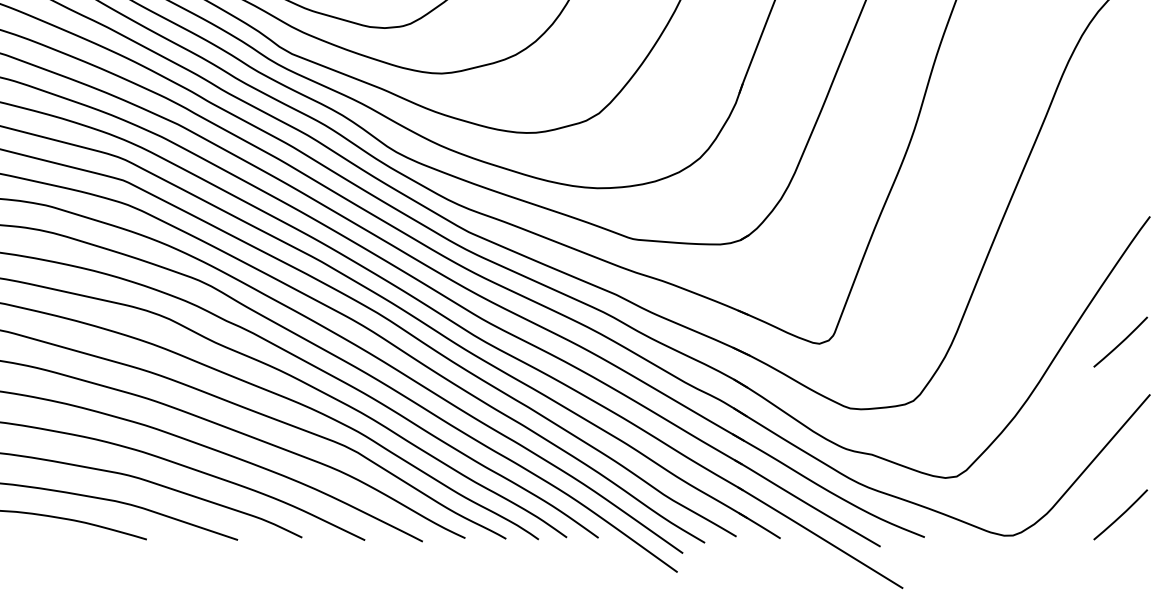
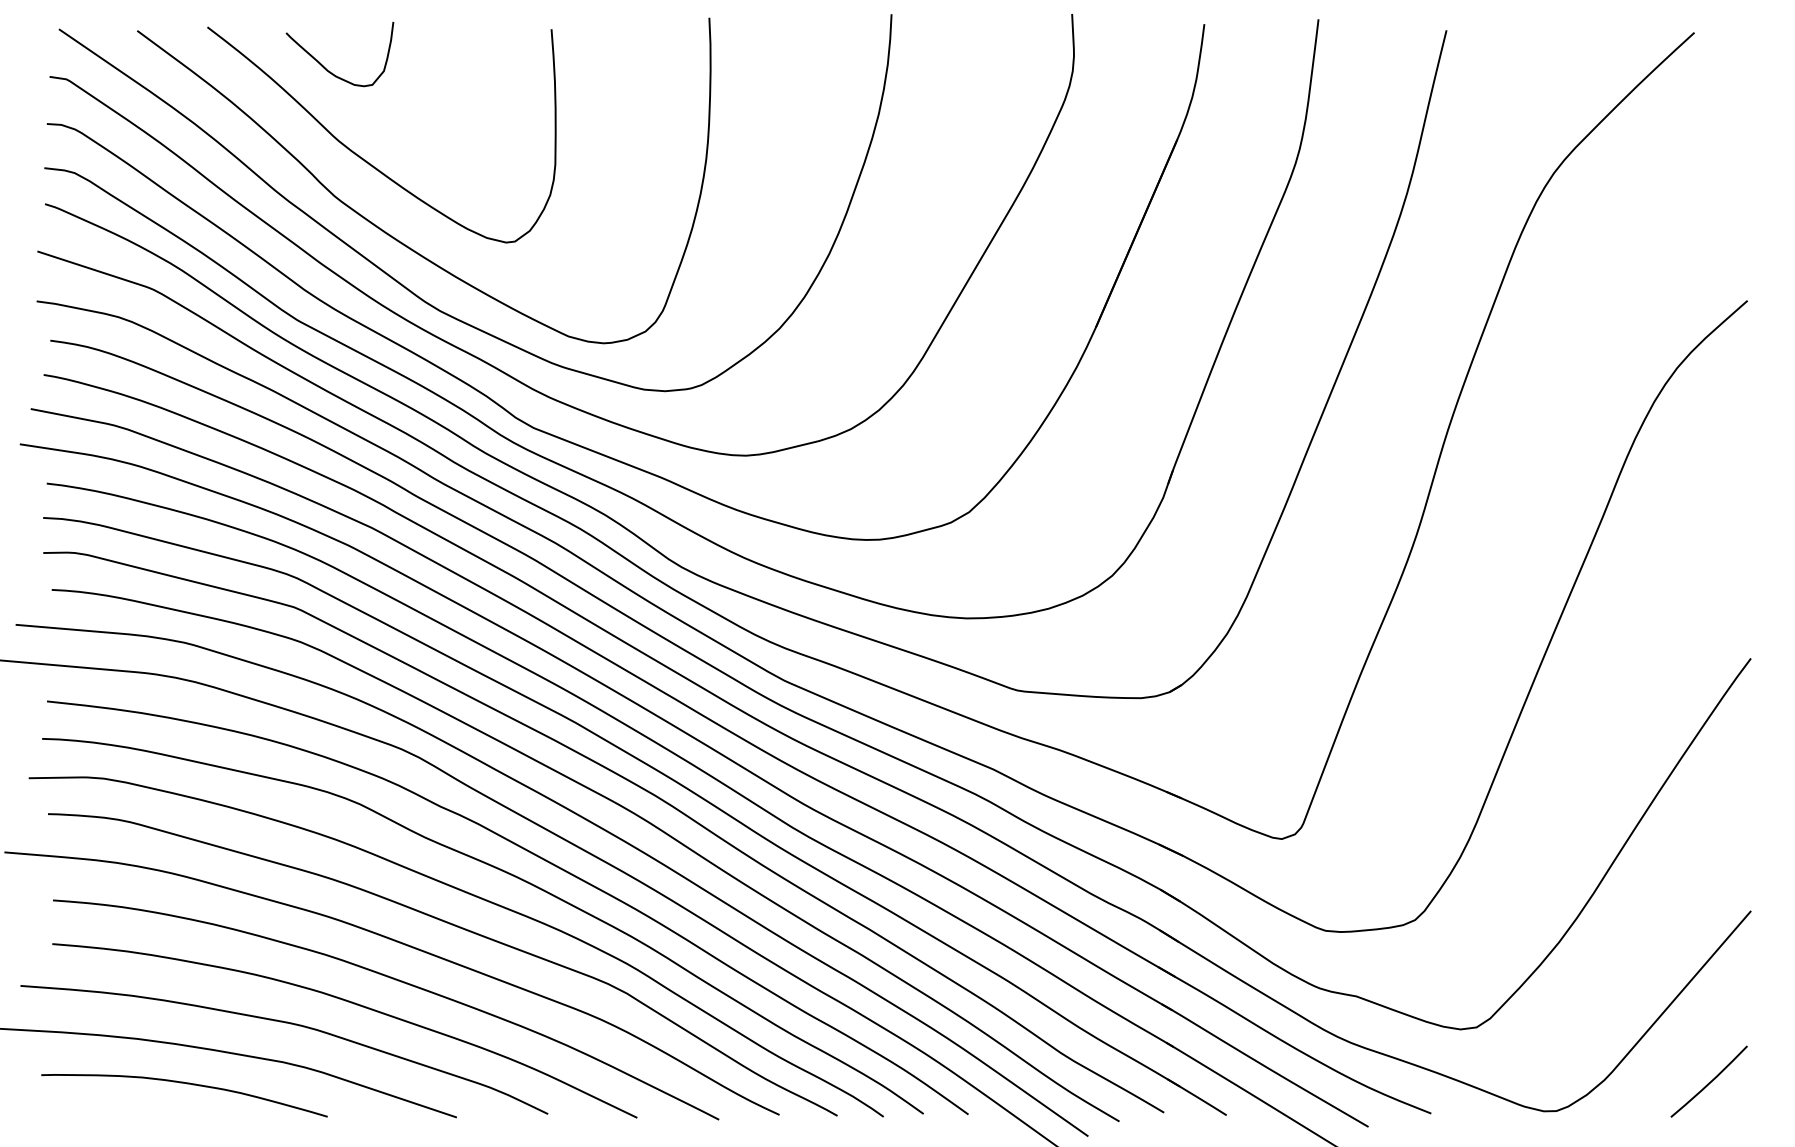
curve: (1120, 342) -> (1708, 837), removed

